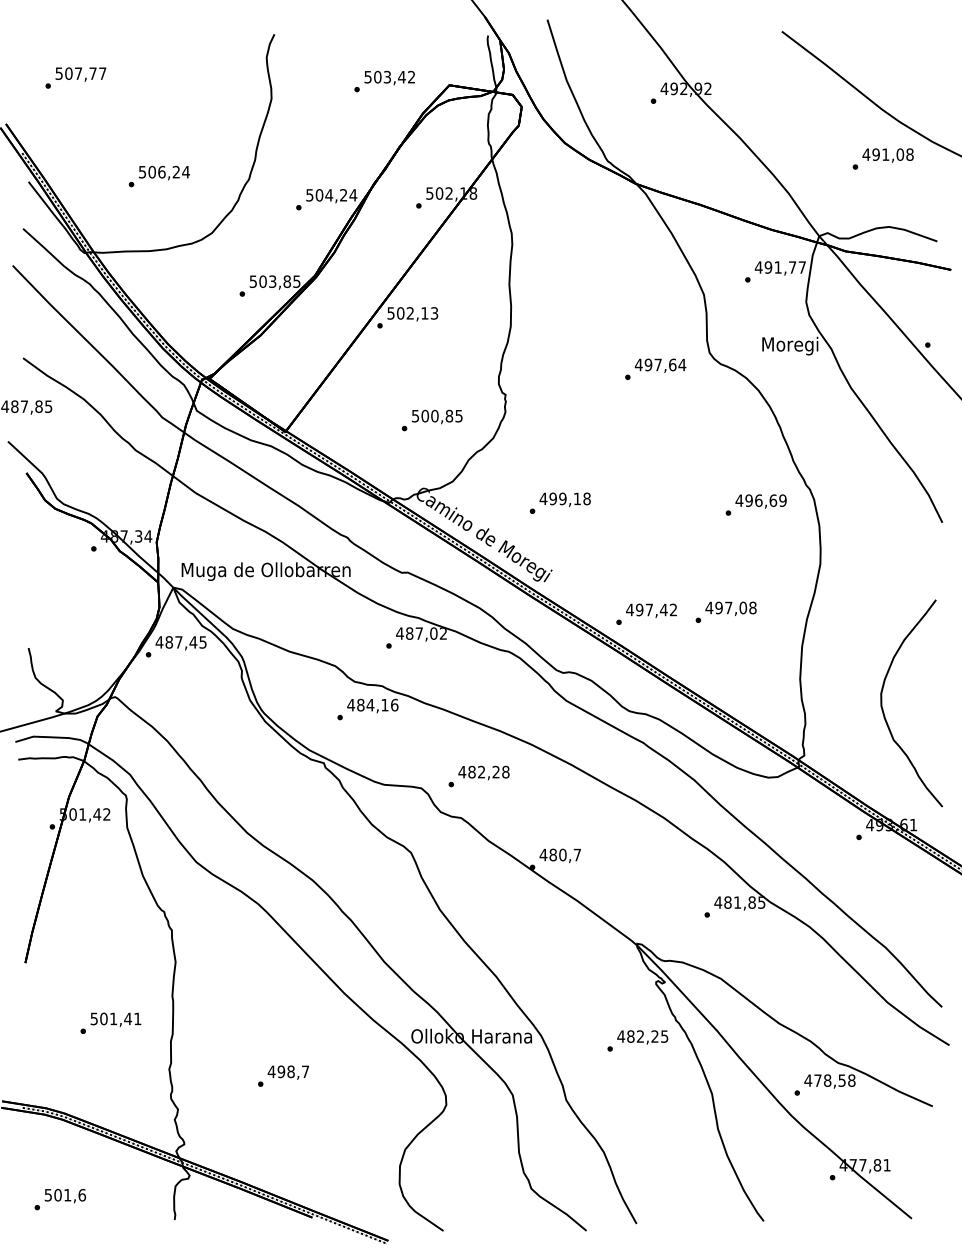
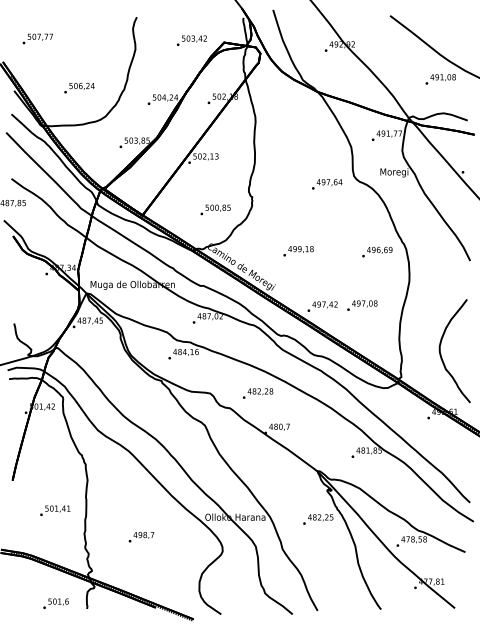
text: (560, 503) -> (298, 251), moved
text: (479, 776) -> (258, 393), moved
text: (59, 1199) -> (55, 603), moved

